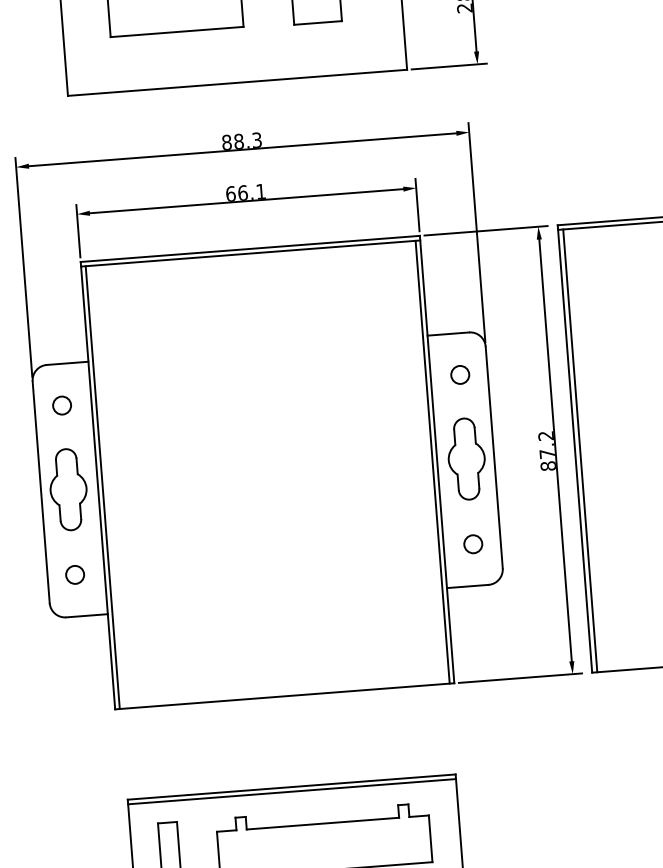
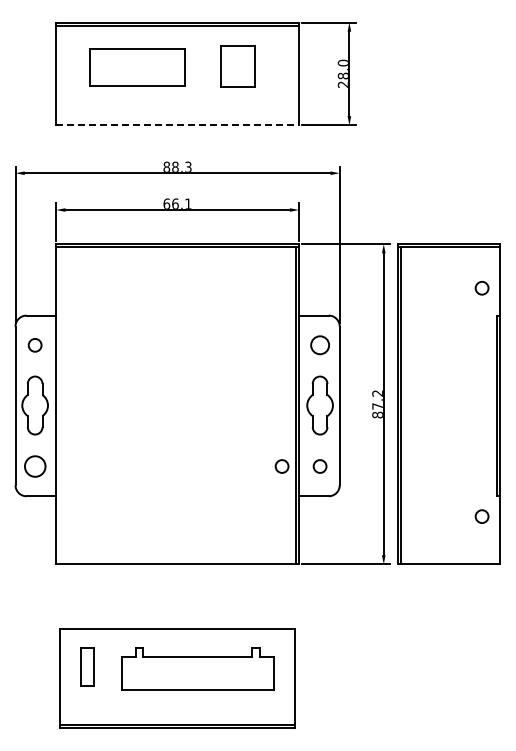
line: (238, 82) -> (178, 125), solid -> dashed
circle: (459, 375) -> (319, 345), size x1.4
line: (102, 487) -> (59, 405), removed
circle: (419, 548) -> (281, 466), added
circle: (74, 574) -> (34, 466), size x1.6
line: (291, 791) -> (177, 632), removed

